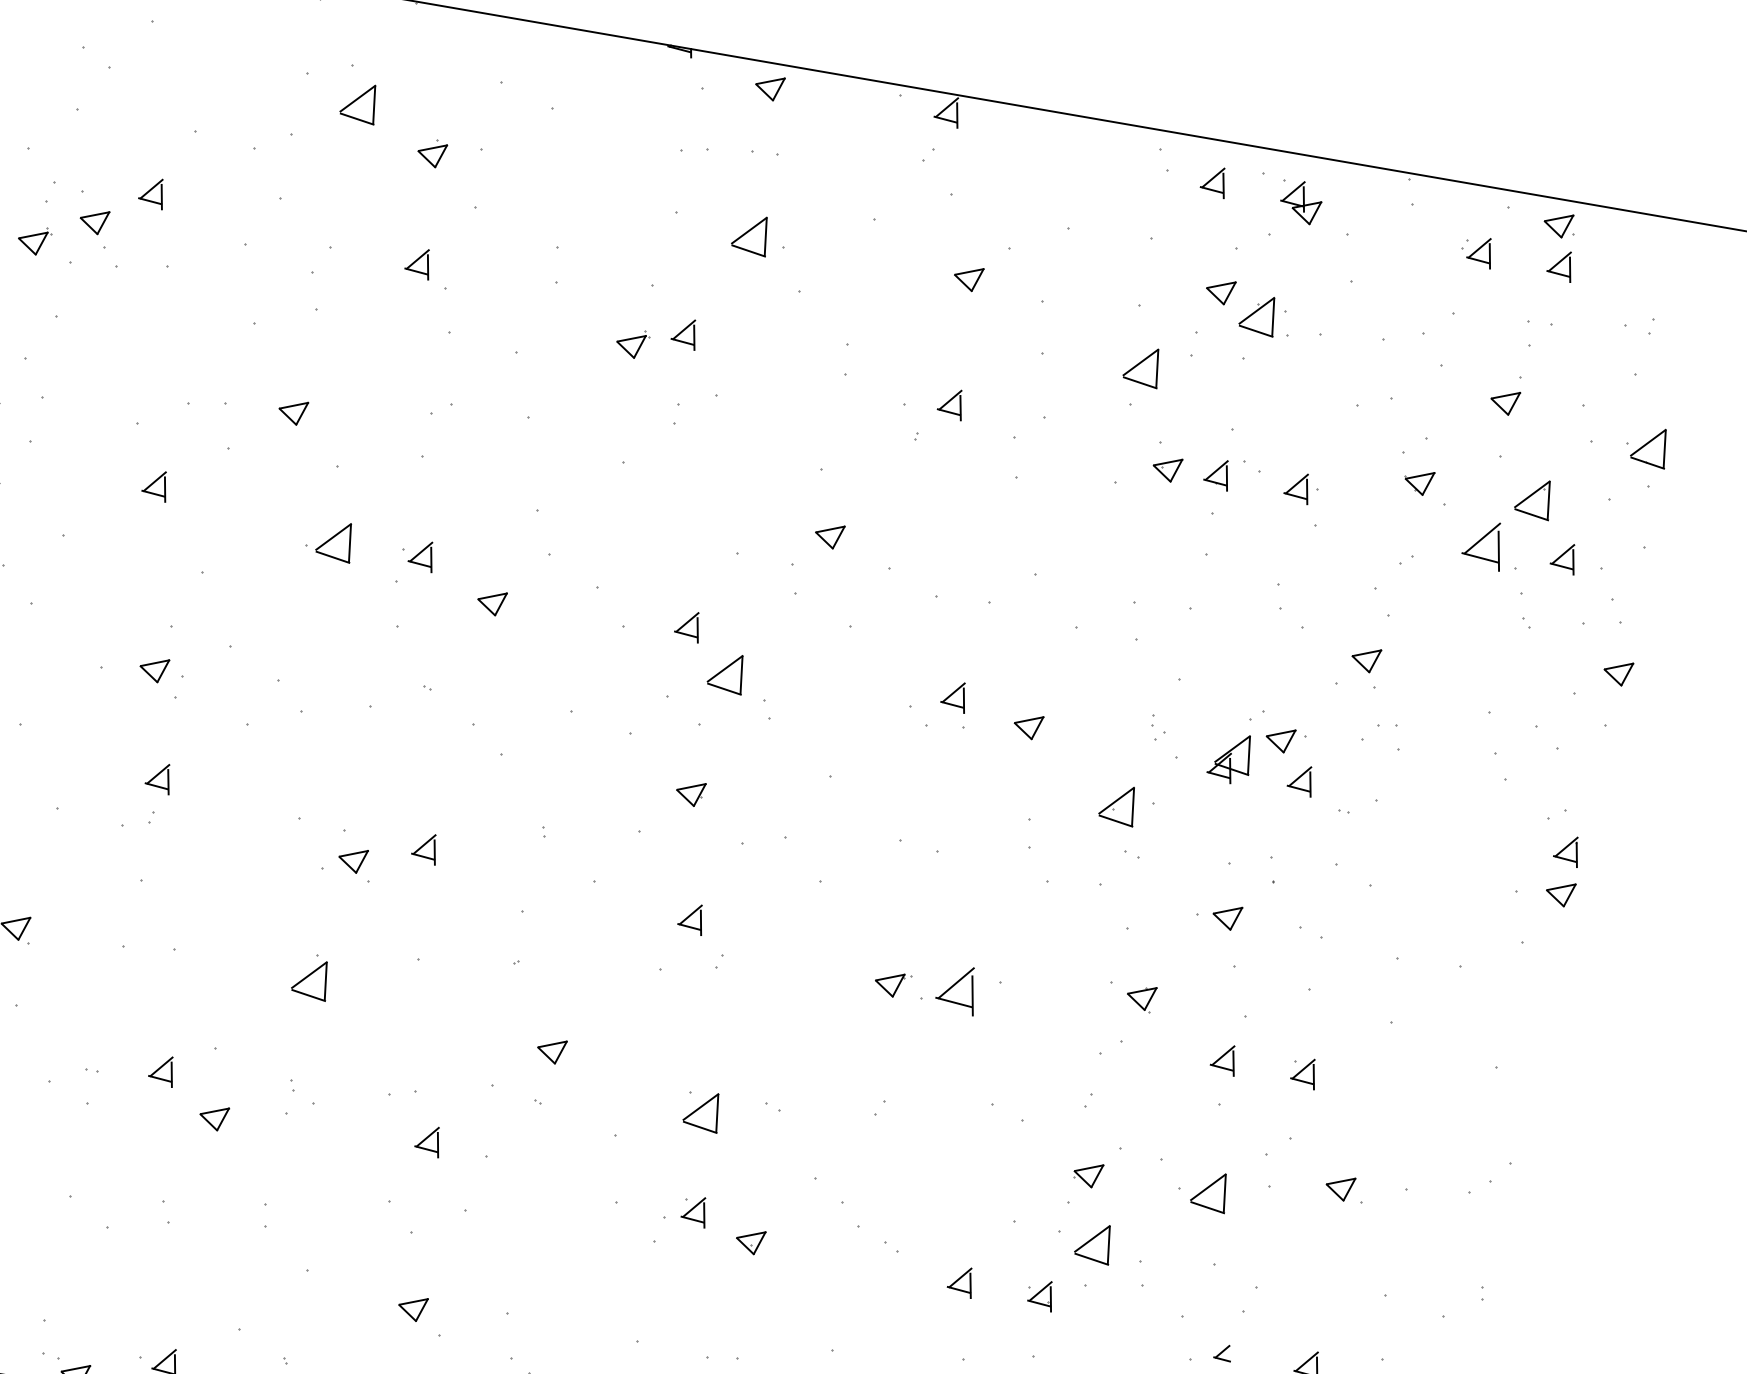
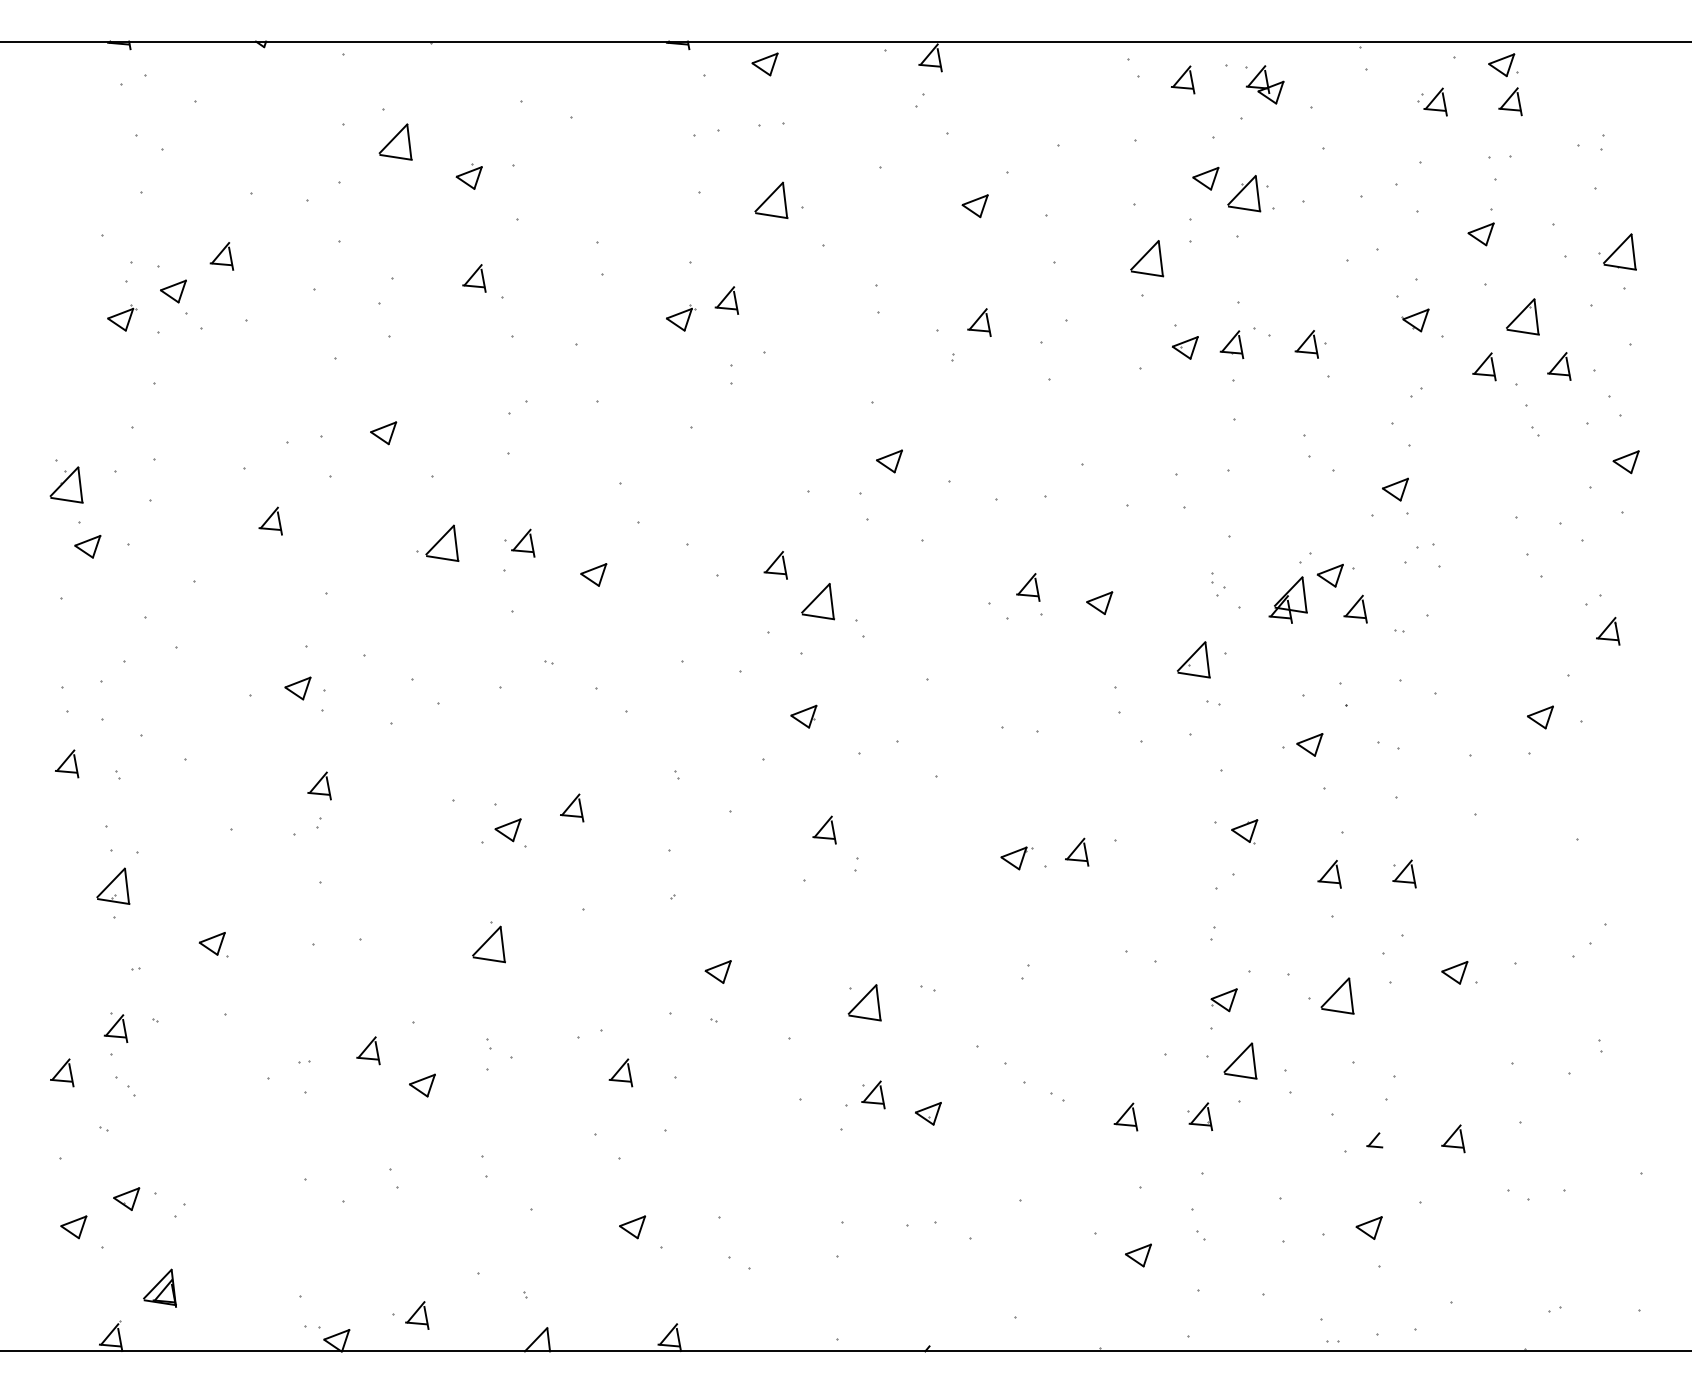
part: (1483, 544) -> (1484, 366), size x0.62
part: (1560, 893) -> (1540, 717), moved
part: (958, 988) -> (1077, 851), size x0.62

